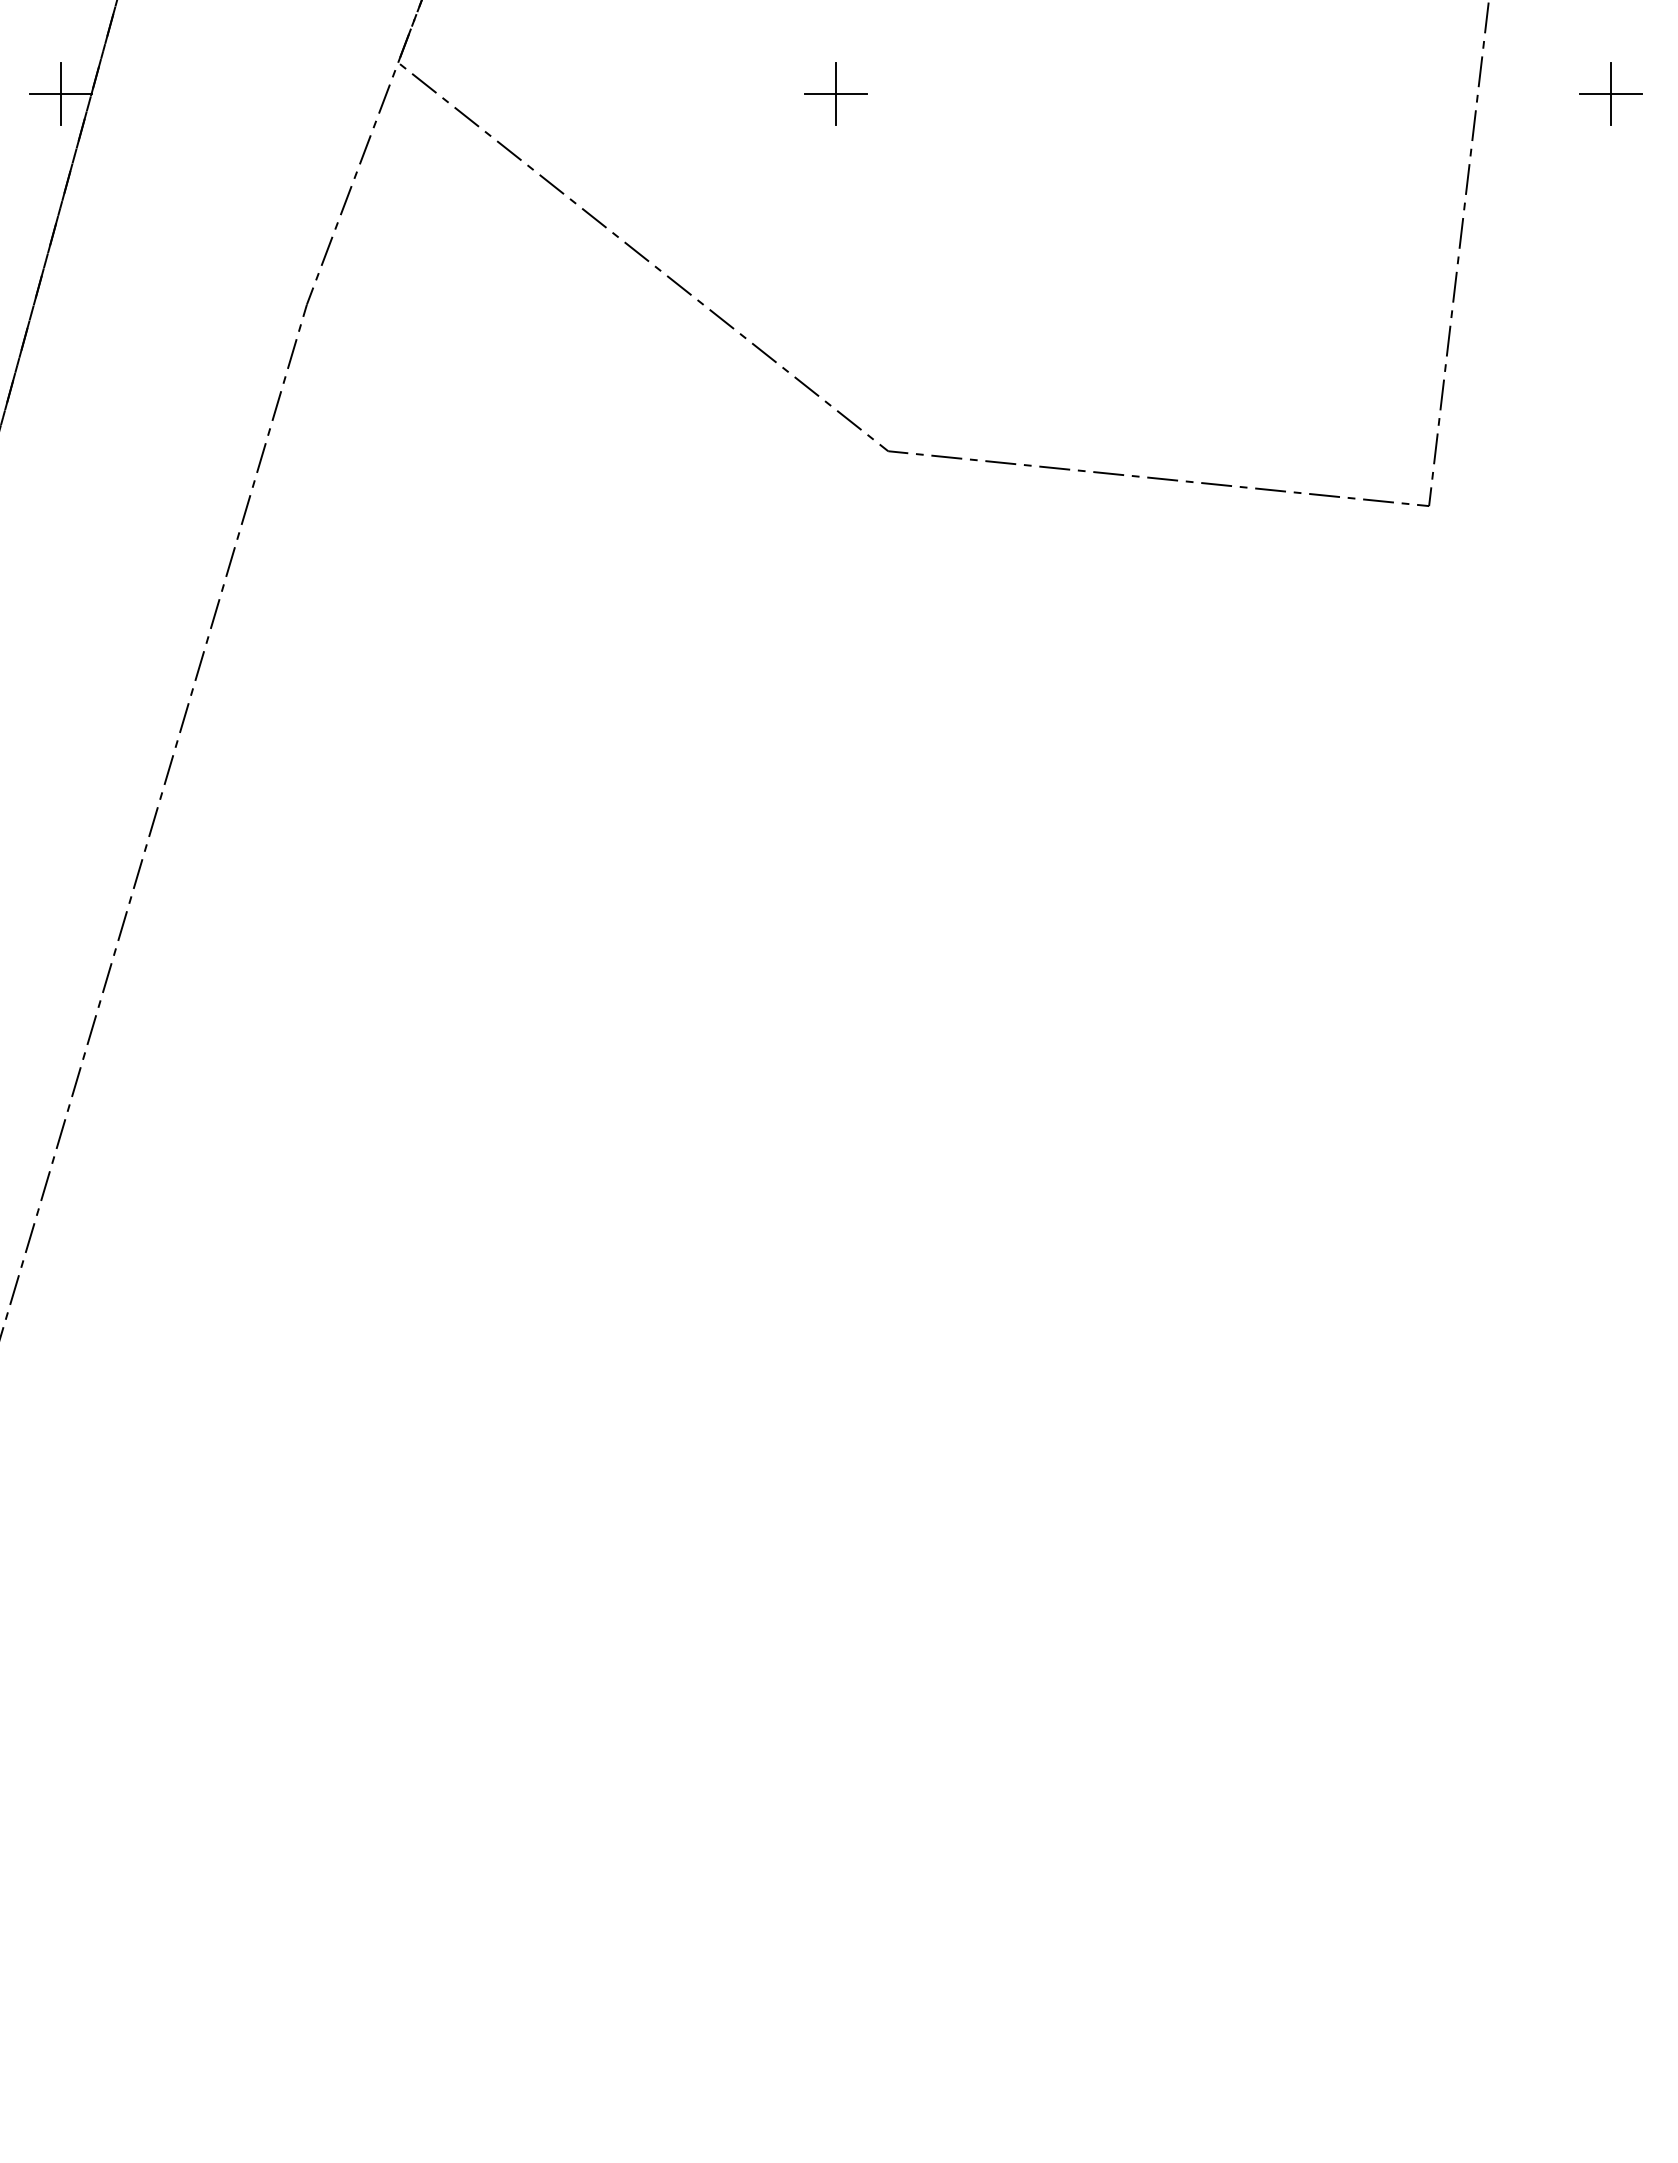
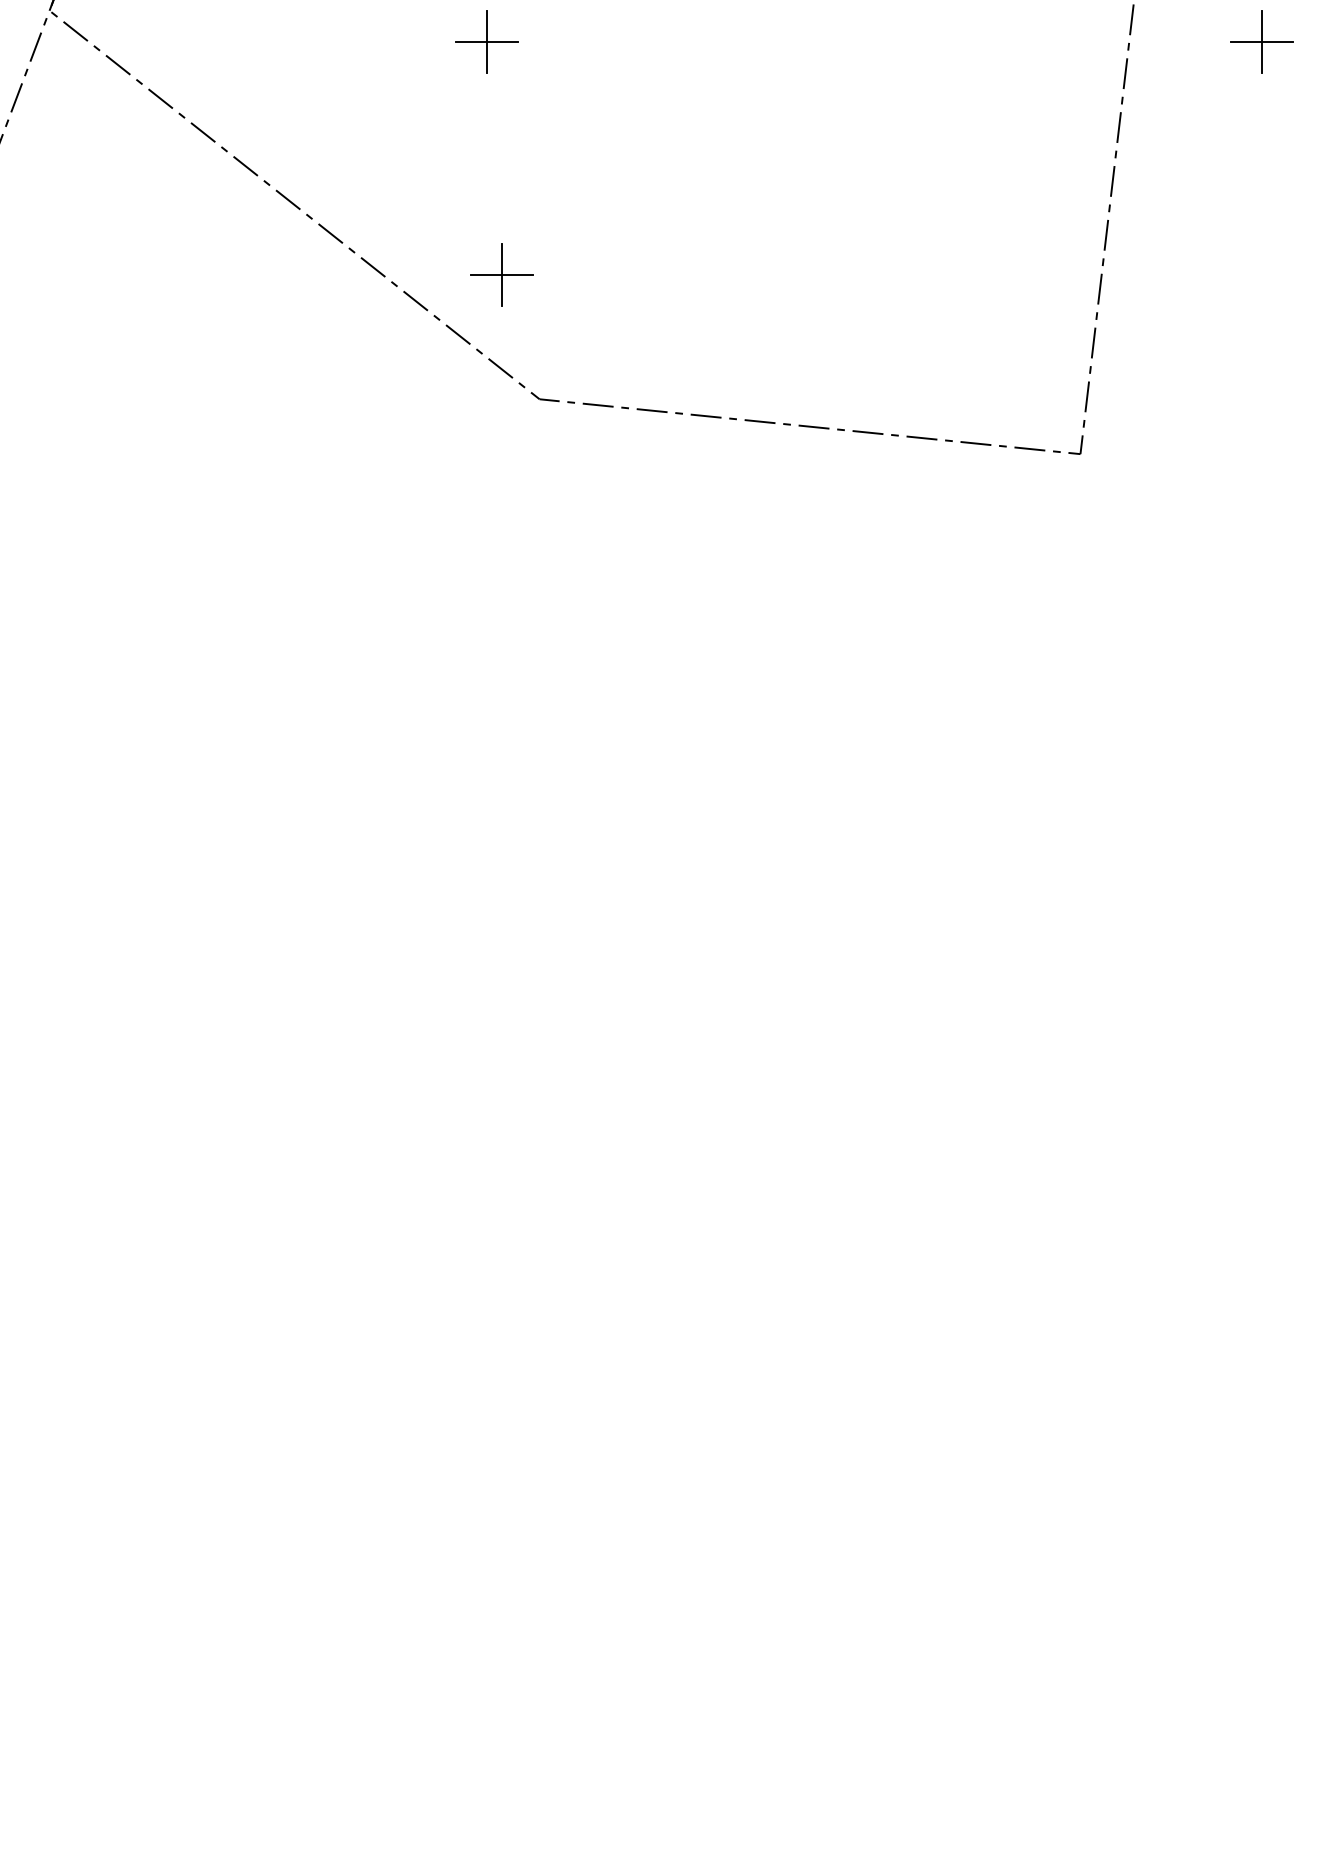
part: (850, 326) -> (501, 274), added

